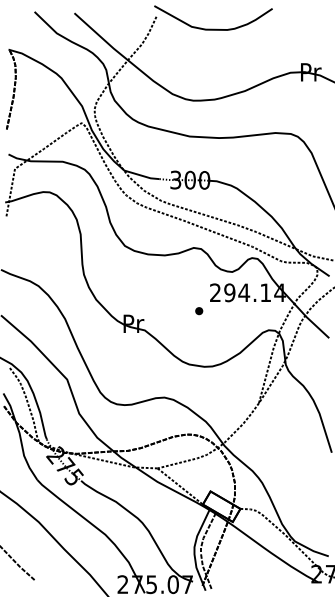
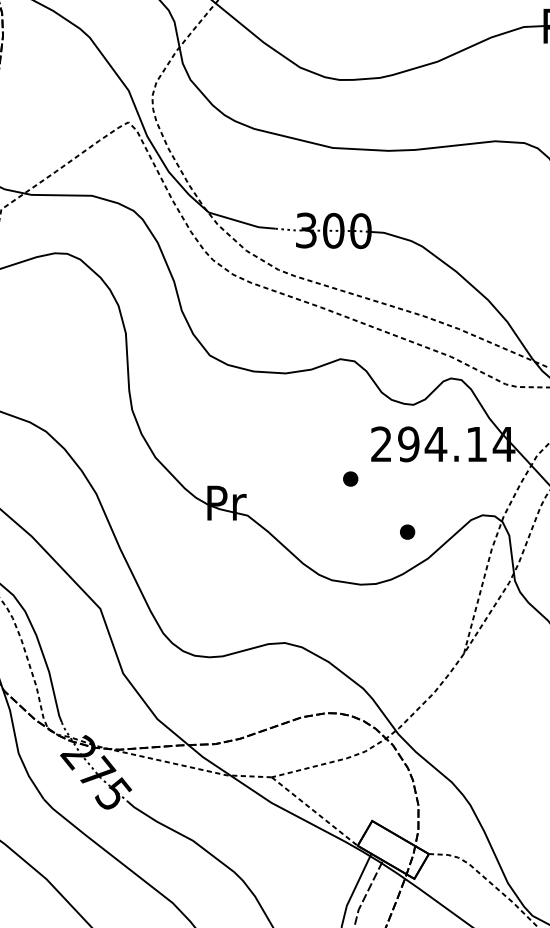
part: (229, 339) -> (408, 532), added

